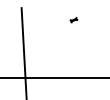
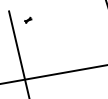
part: (73, 20) -> (27, 20), moved

